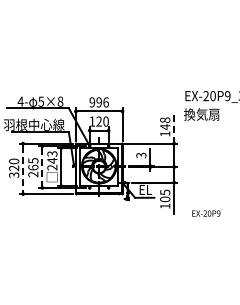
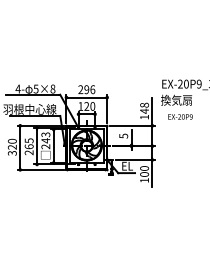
text: (92, 102) -> (80, 89), 996 -> 296
line: (174, 128) -> (152, 112), dashed -> solid
text: (140, 154) -> (122, 135), 3 -> 5
line: (42, 167) -> (37, 146), dashed -> solid
line: (23, 169) -> (20, 148), dashed -> solid
text: (165, 192) -> (144, 168), 105 -> 100
text: (206, 213) -> (180, 116), moved

